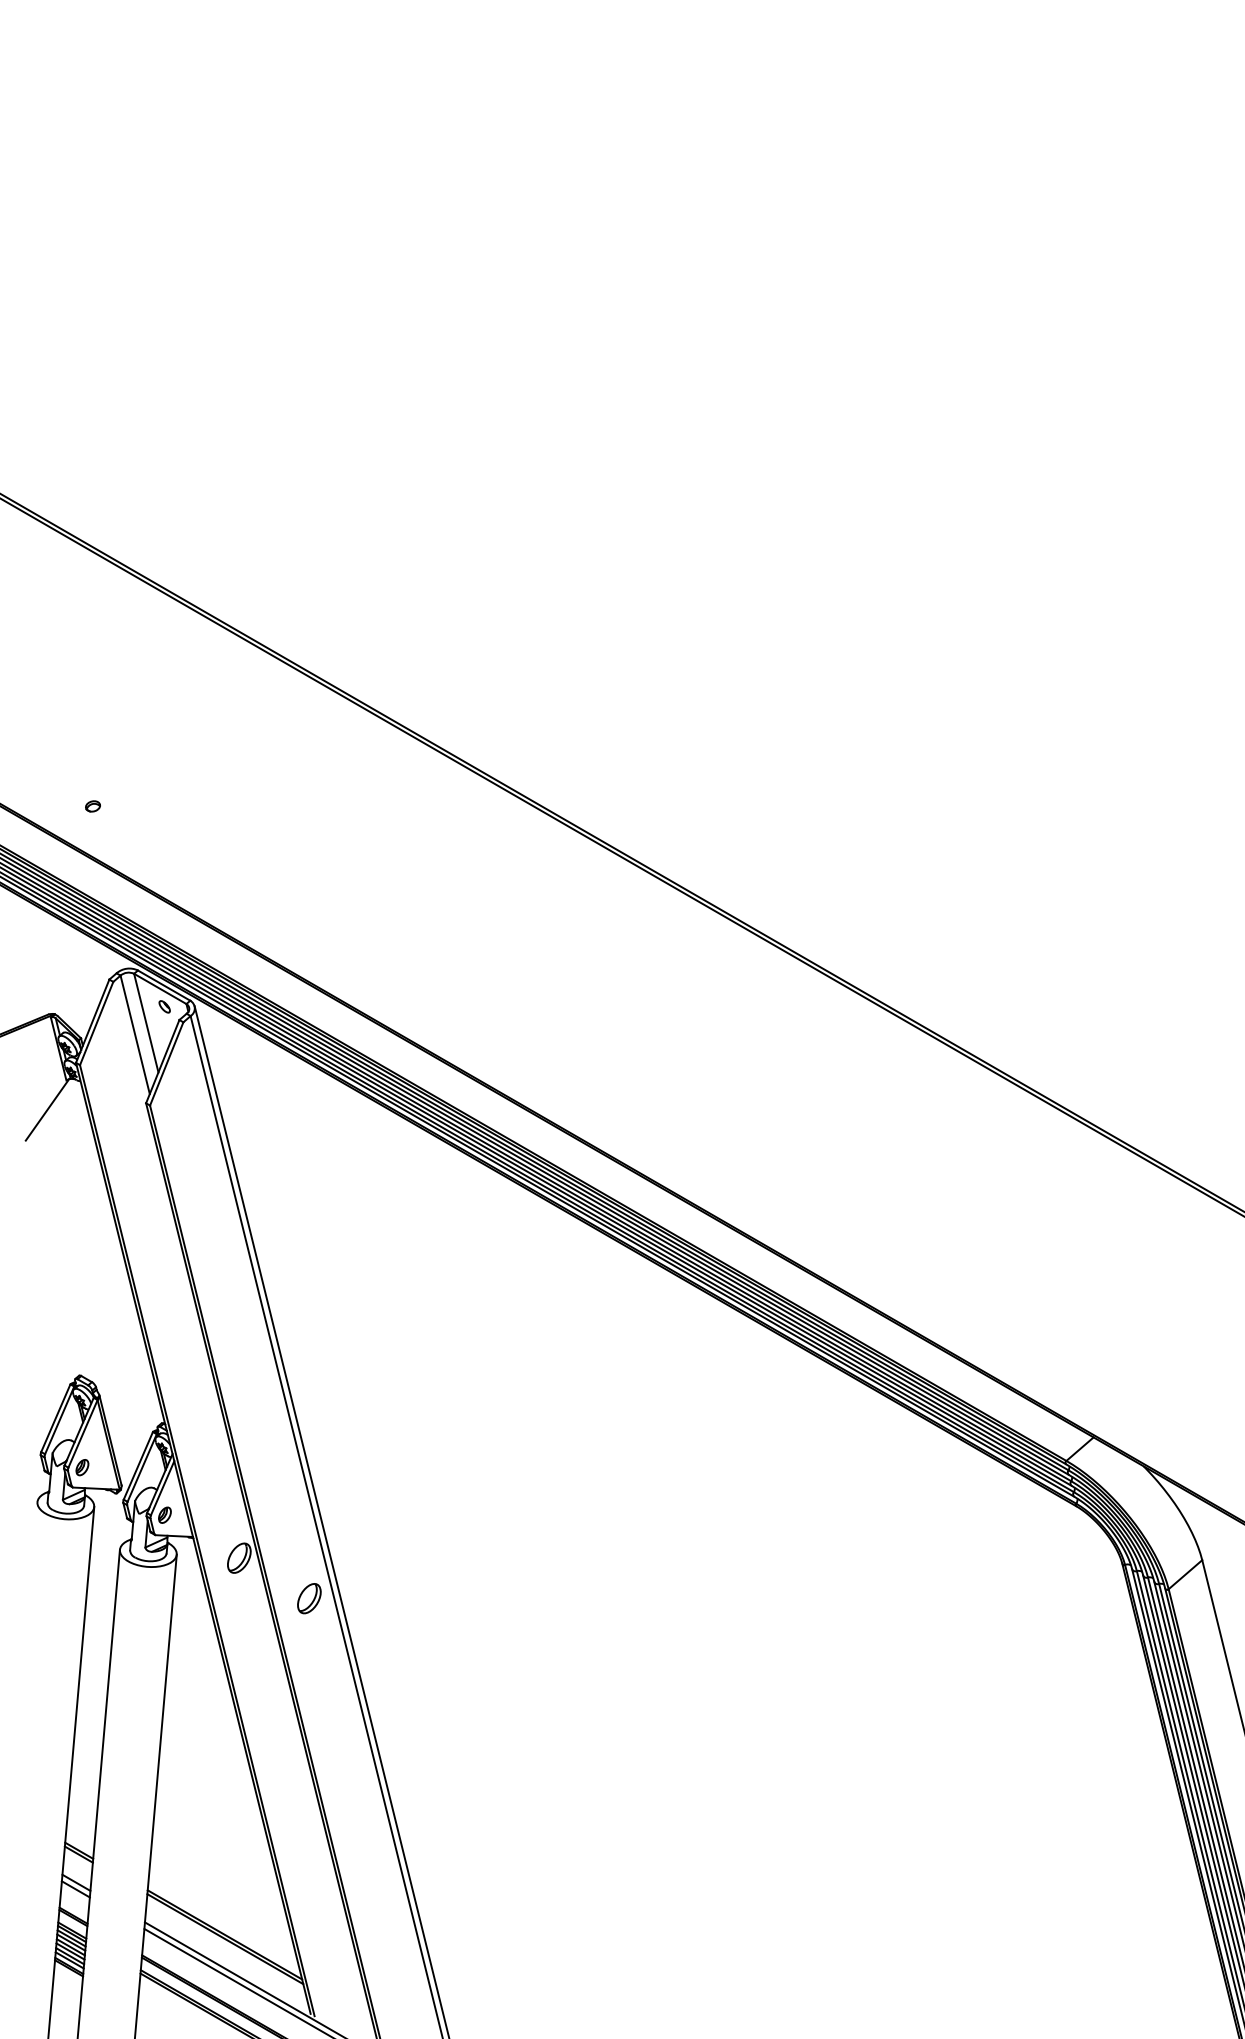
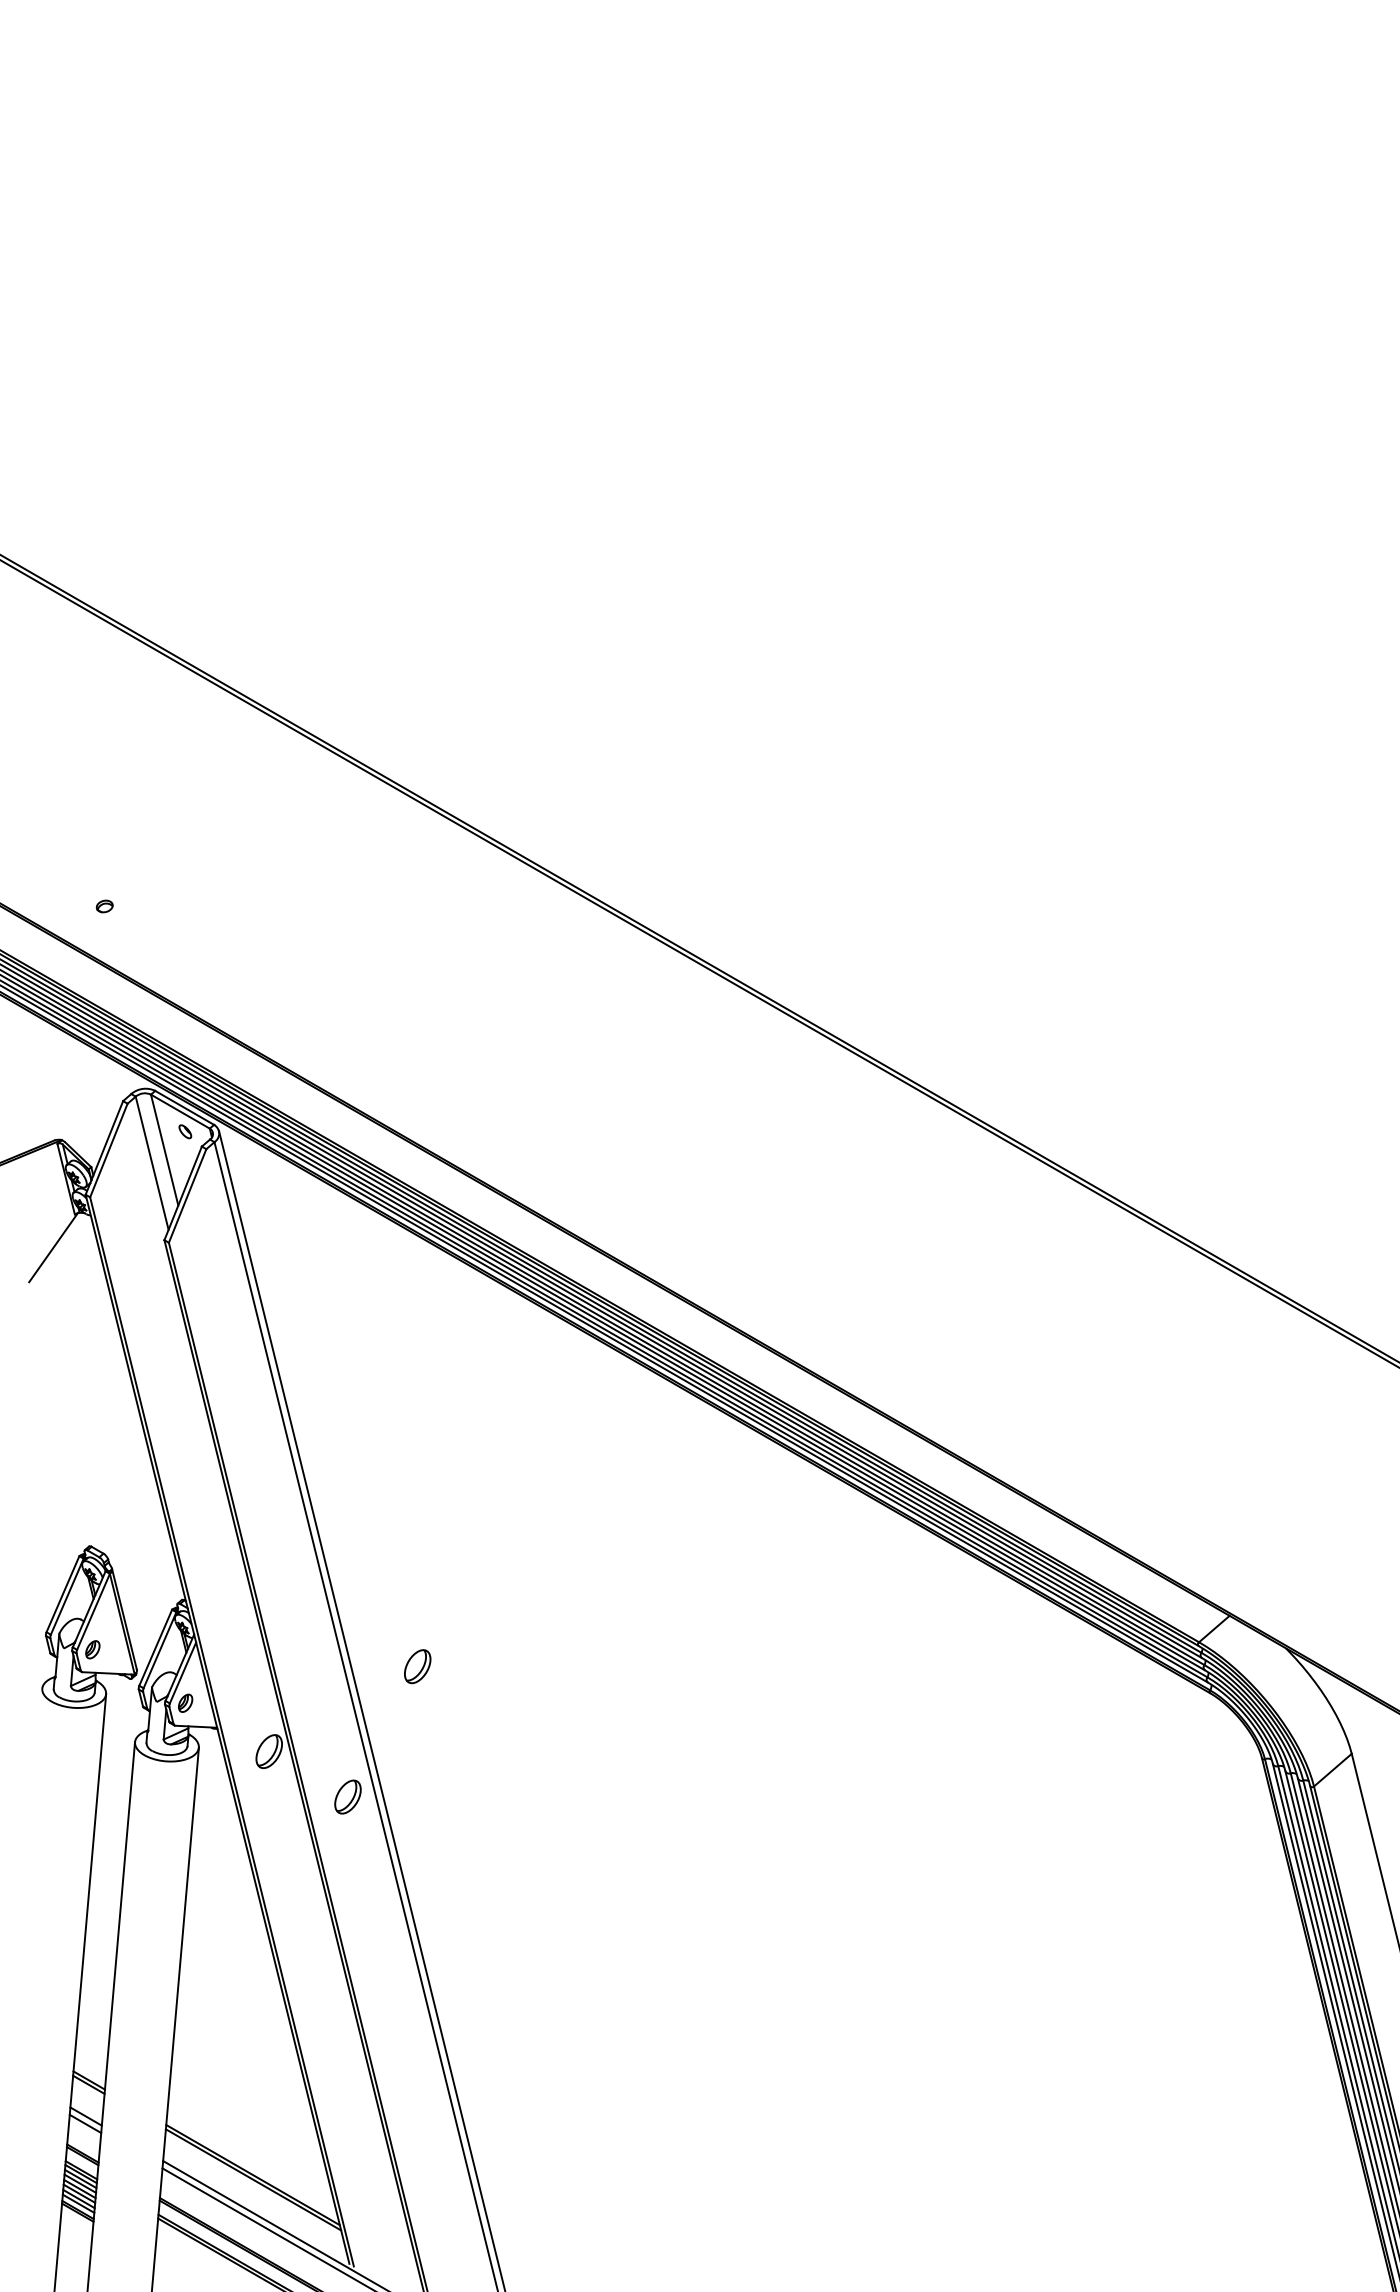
part: (371, 1482) -> (417, 1666), added

